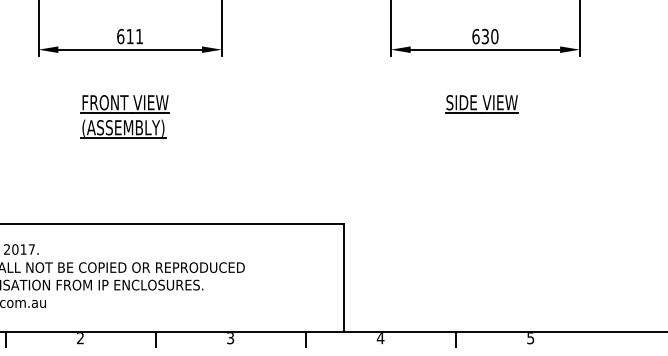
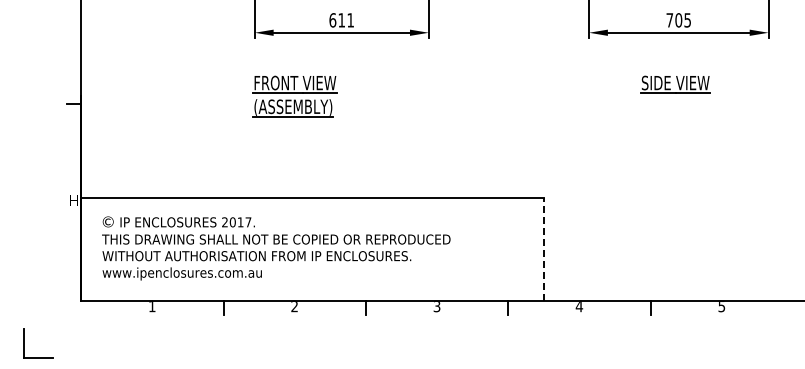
text: (485, 36) -> (678, 20), 630 -> 705
part: (124, 116) -> (294, 96), moved
line: (343, 278) -> (544, 249), solid -> dashed

